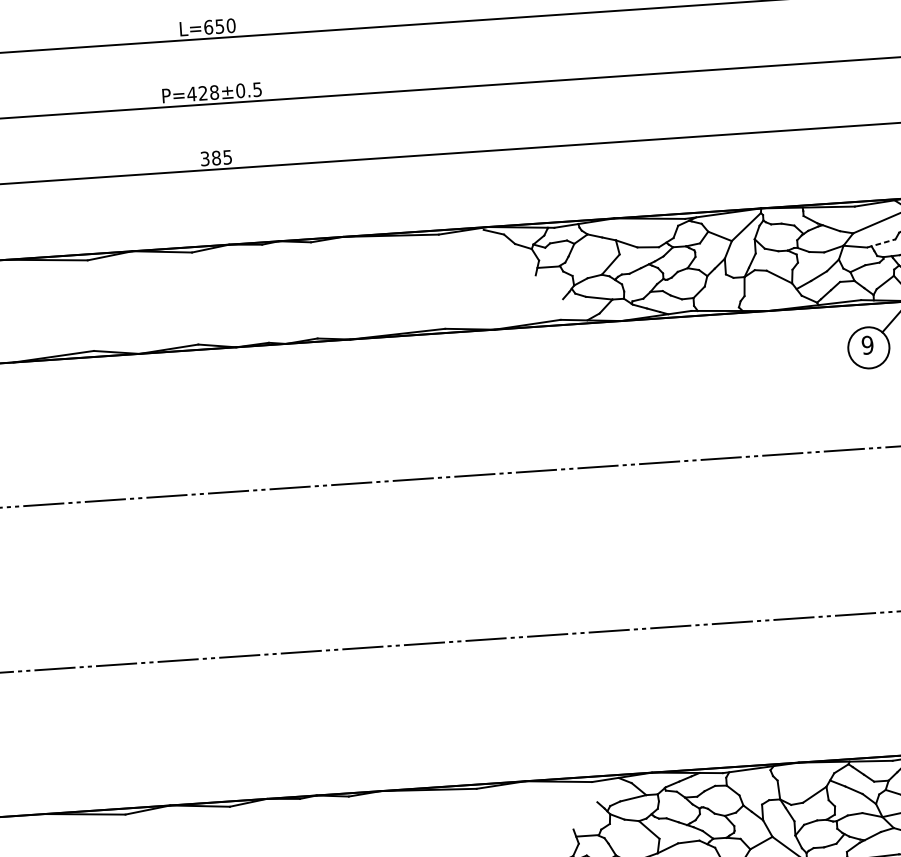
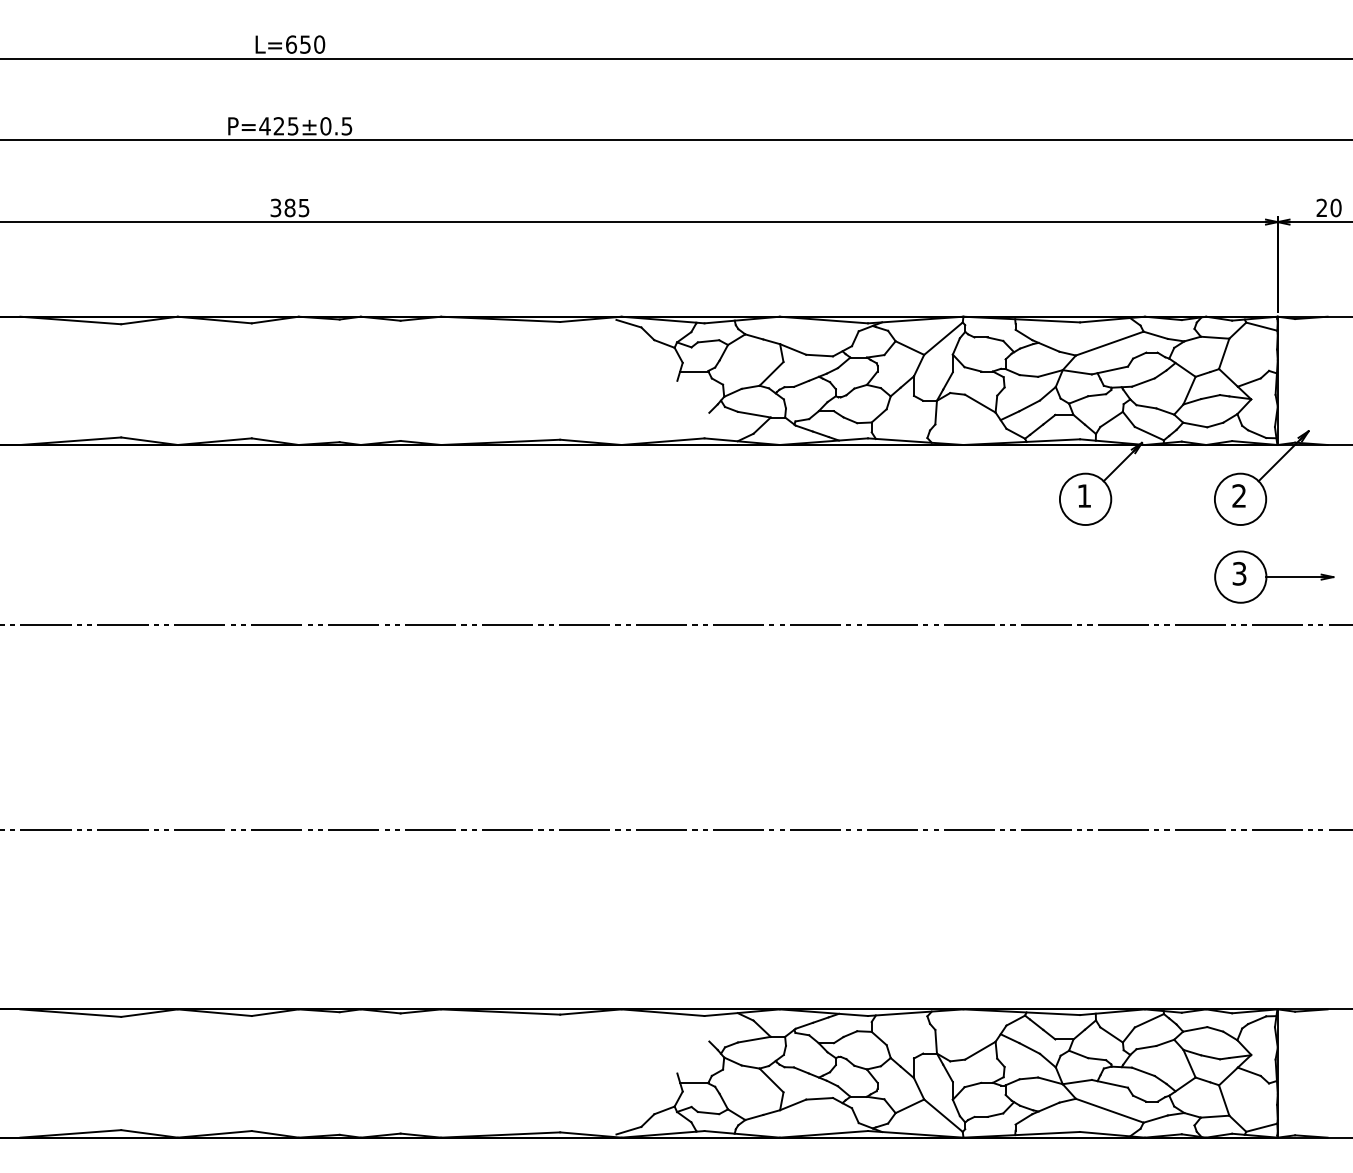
text: (213, 92) -> (292, 126), P=428±0.5 -> P=425±0.5
line: (881, 243) -> (1110, 370), dashed -> solid
text: (867, 344) -> (1084, 495), 9 -> 1

